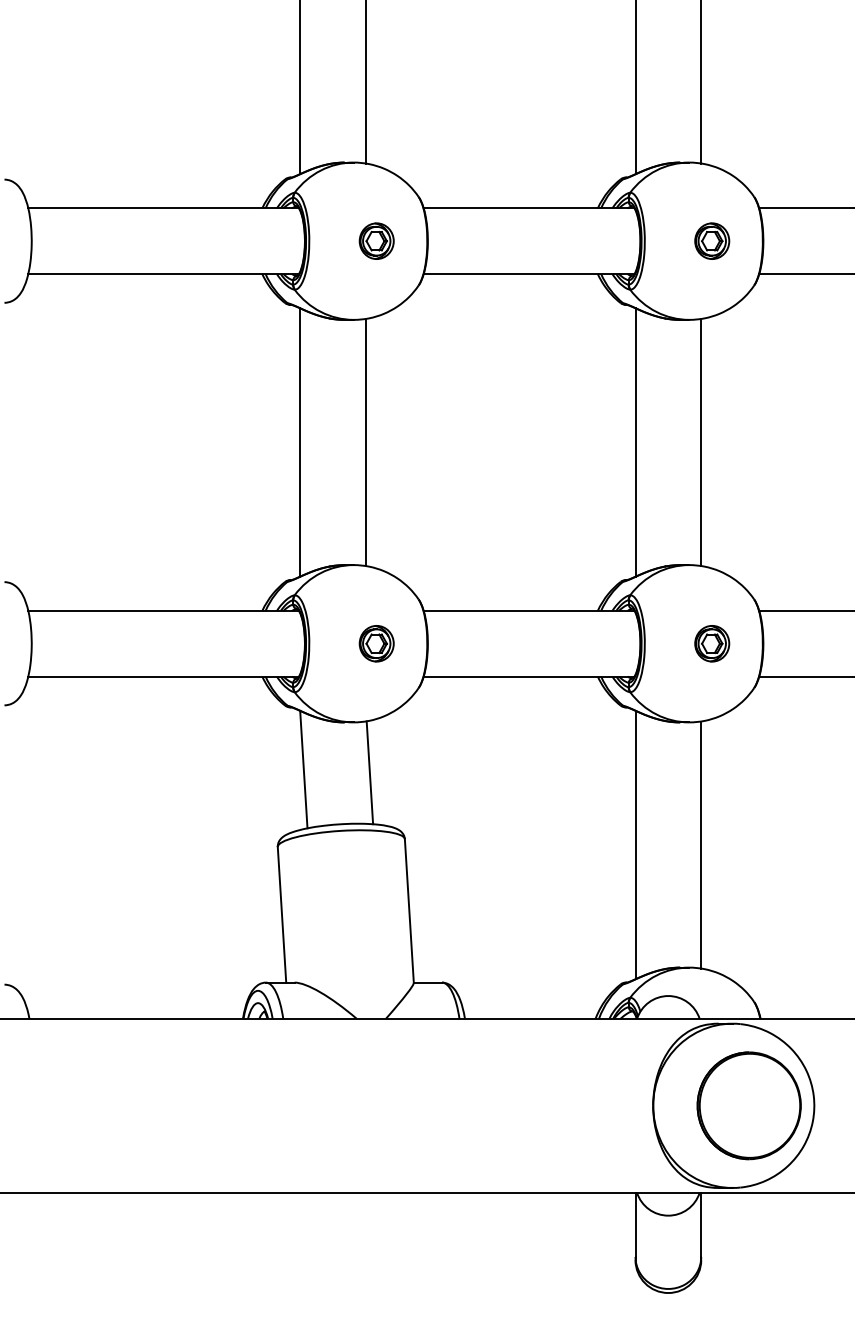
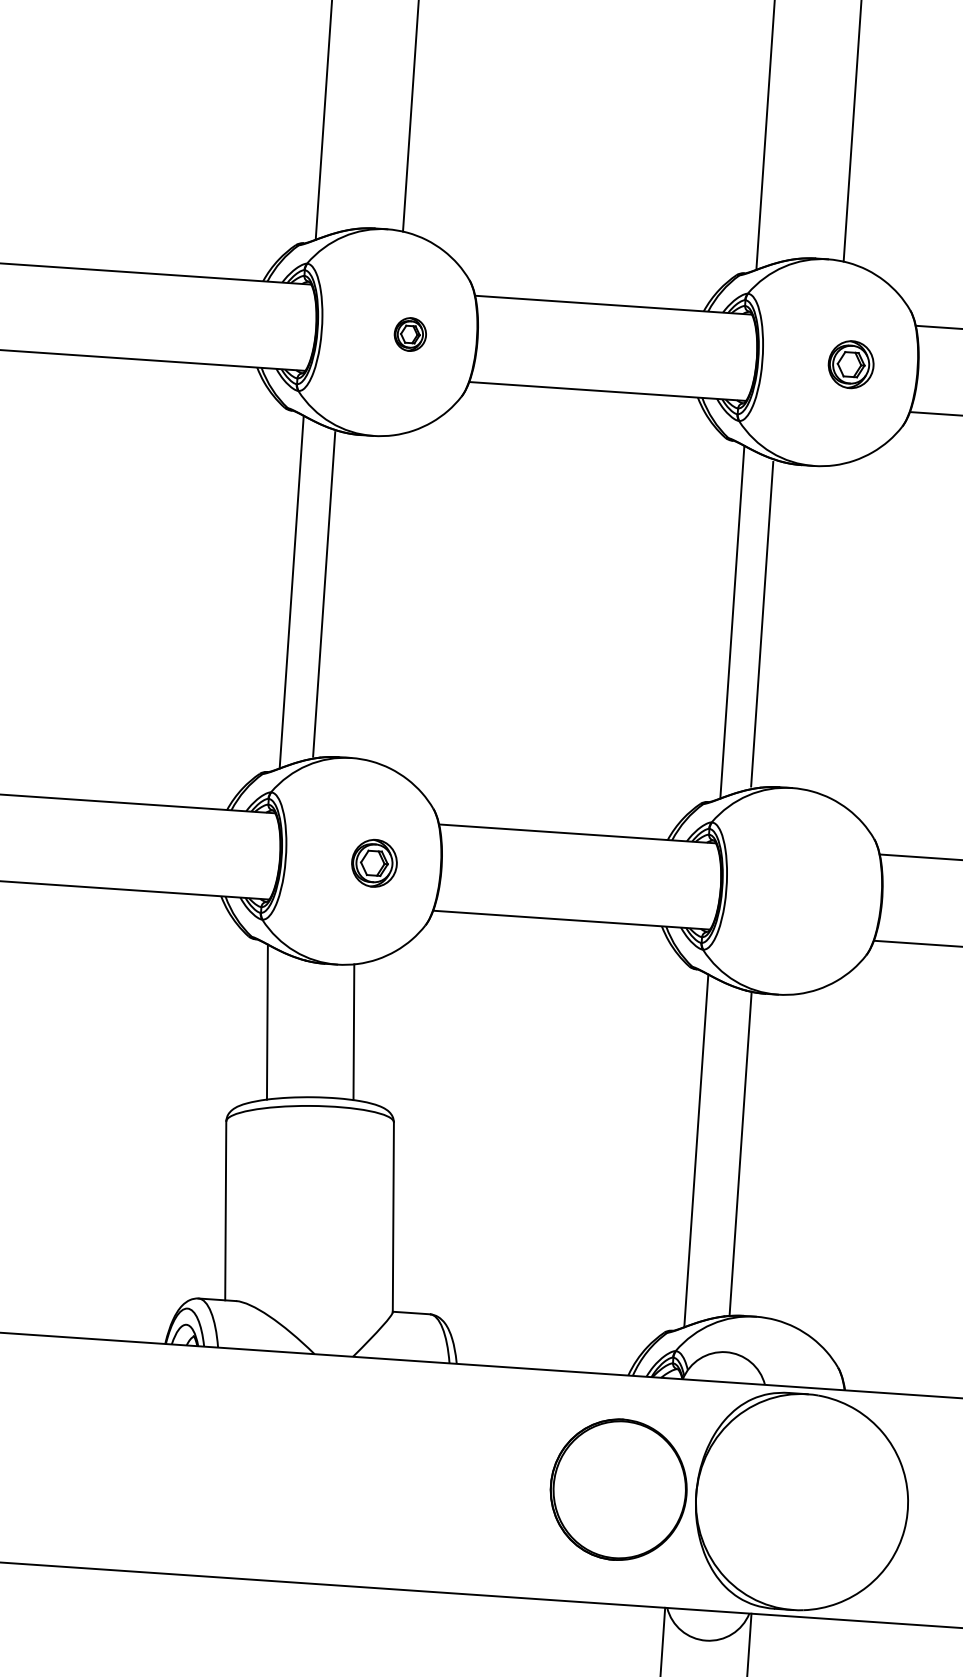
part: (376, 240) -> (410, 333), size x0.7
line: (365, 442) -> (323, 594), moved
line: (701, 442) -> (762, 624), moved
part: (712, 643) -> (815, 893), removed
line: (701, 844) -> (741, 1153), moved
part: (748, 1105) -> (617, 1489), moved

